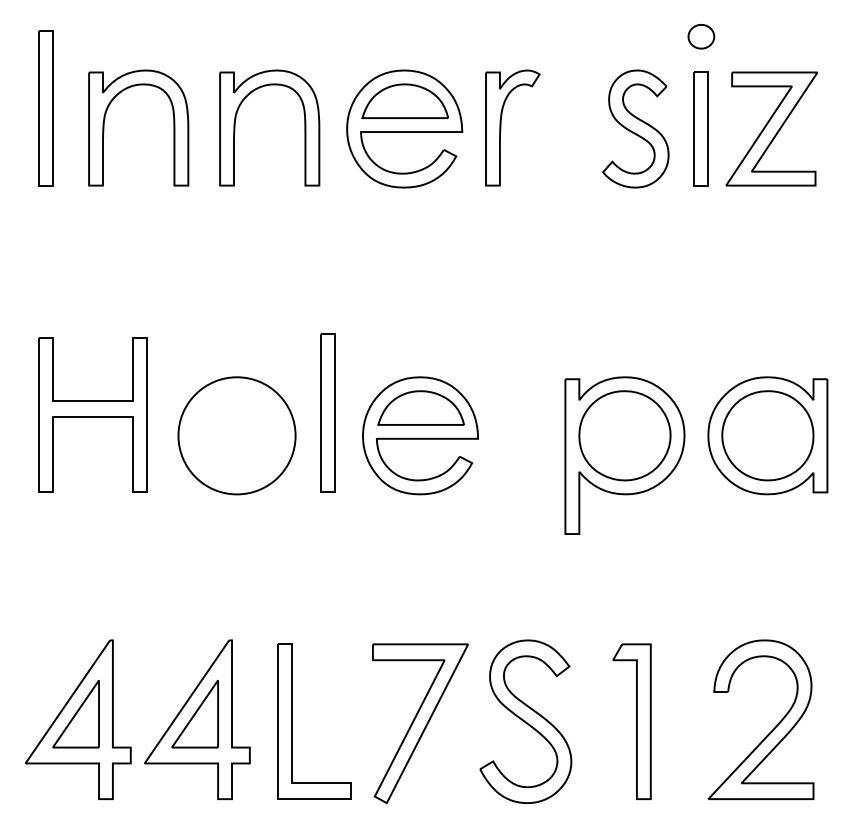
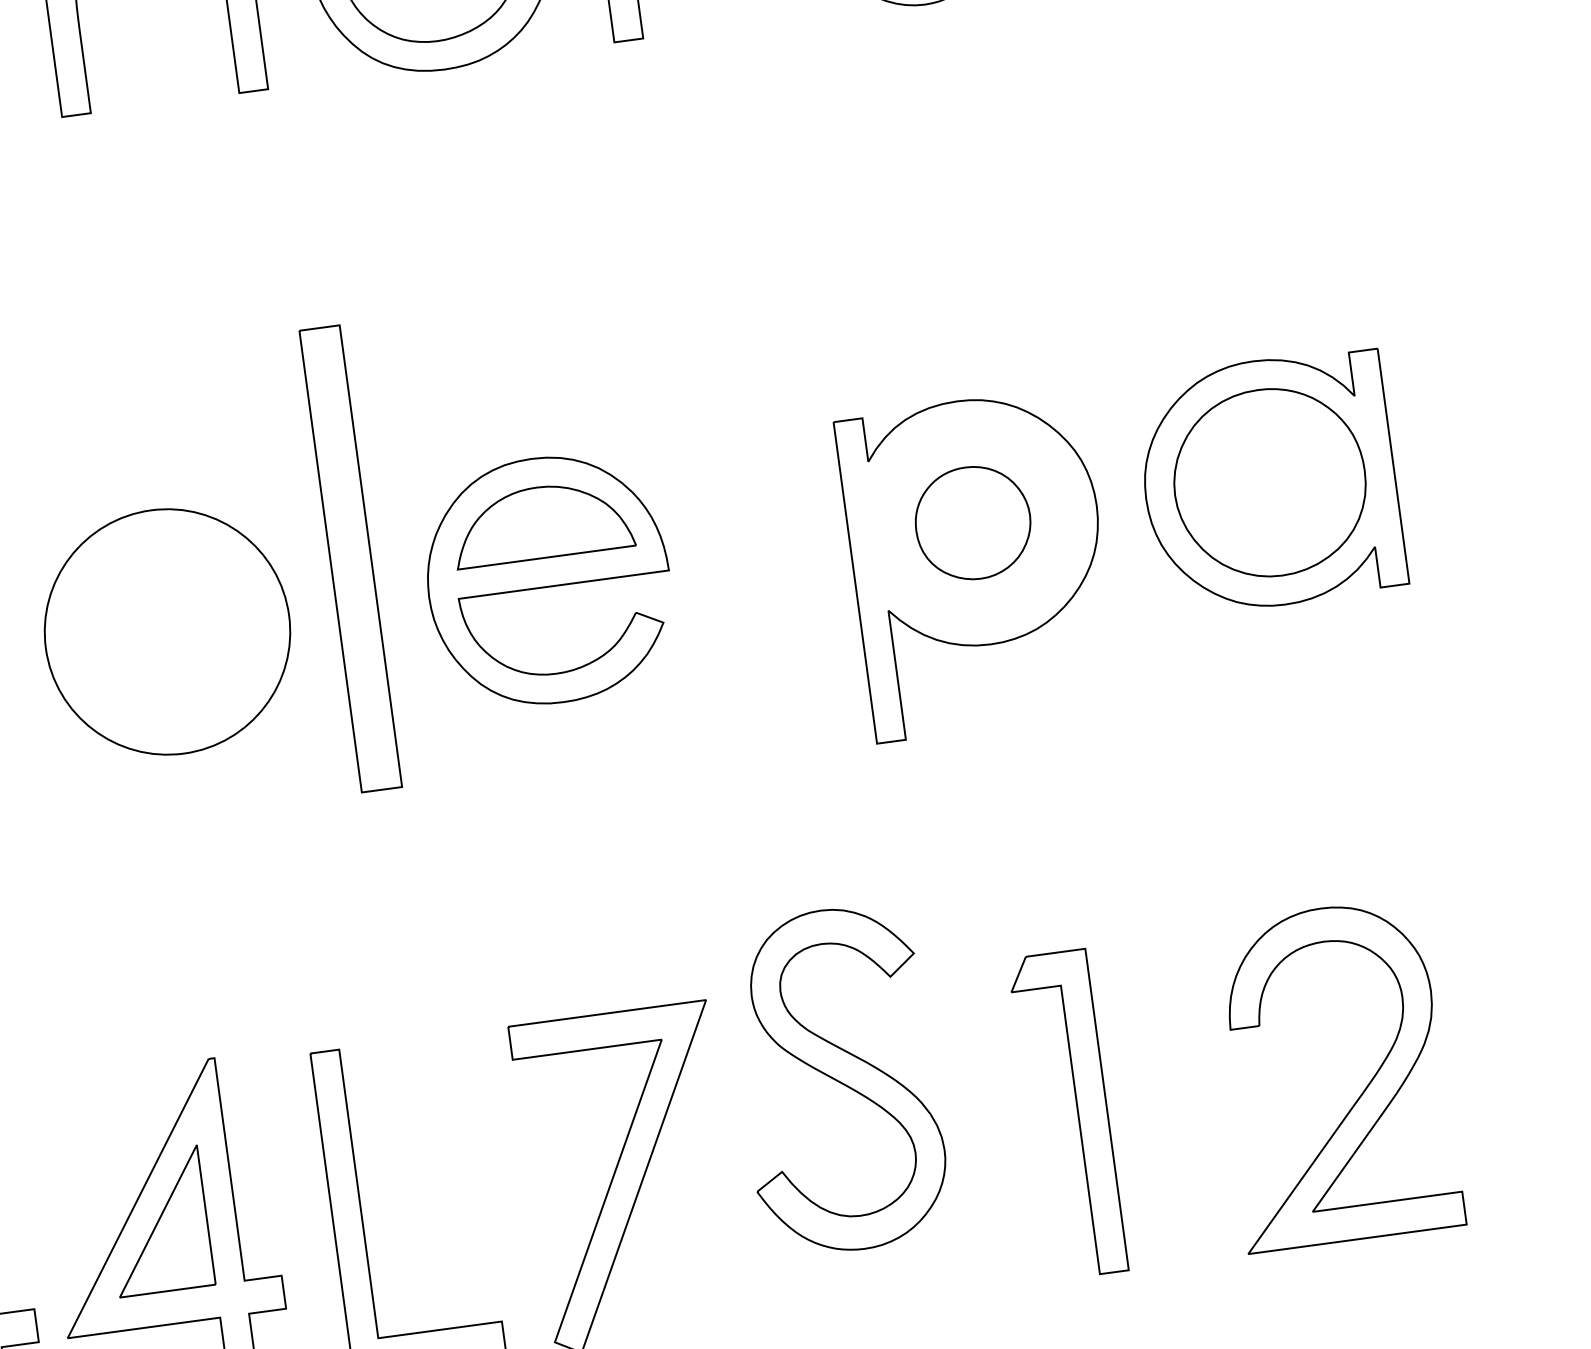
part: (327, 412) -> (348, 558), size x1.4
part: (624, 435) -> (972, 522), size x0.6
part: (525, 721) -> (838, 1079), moved

